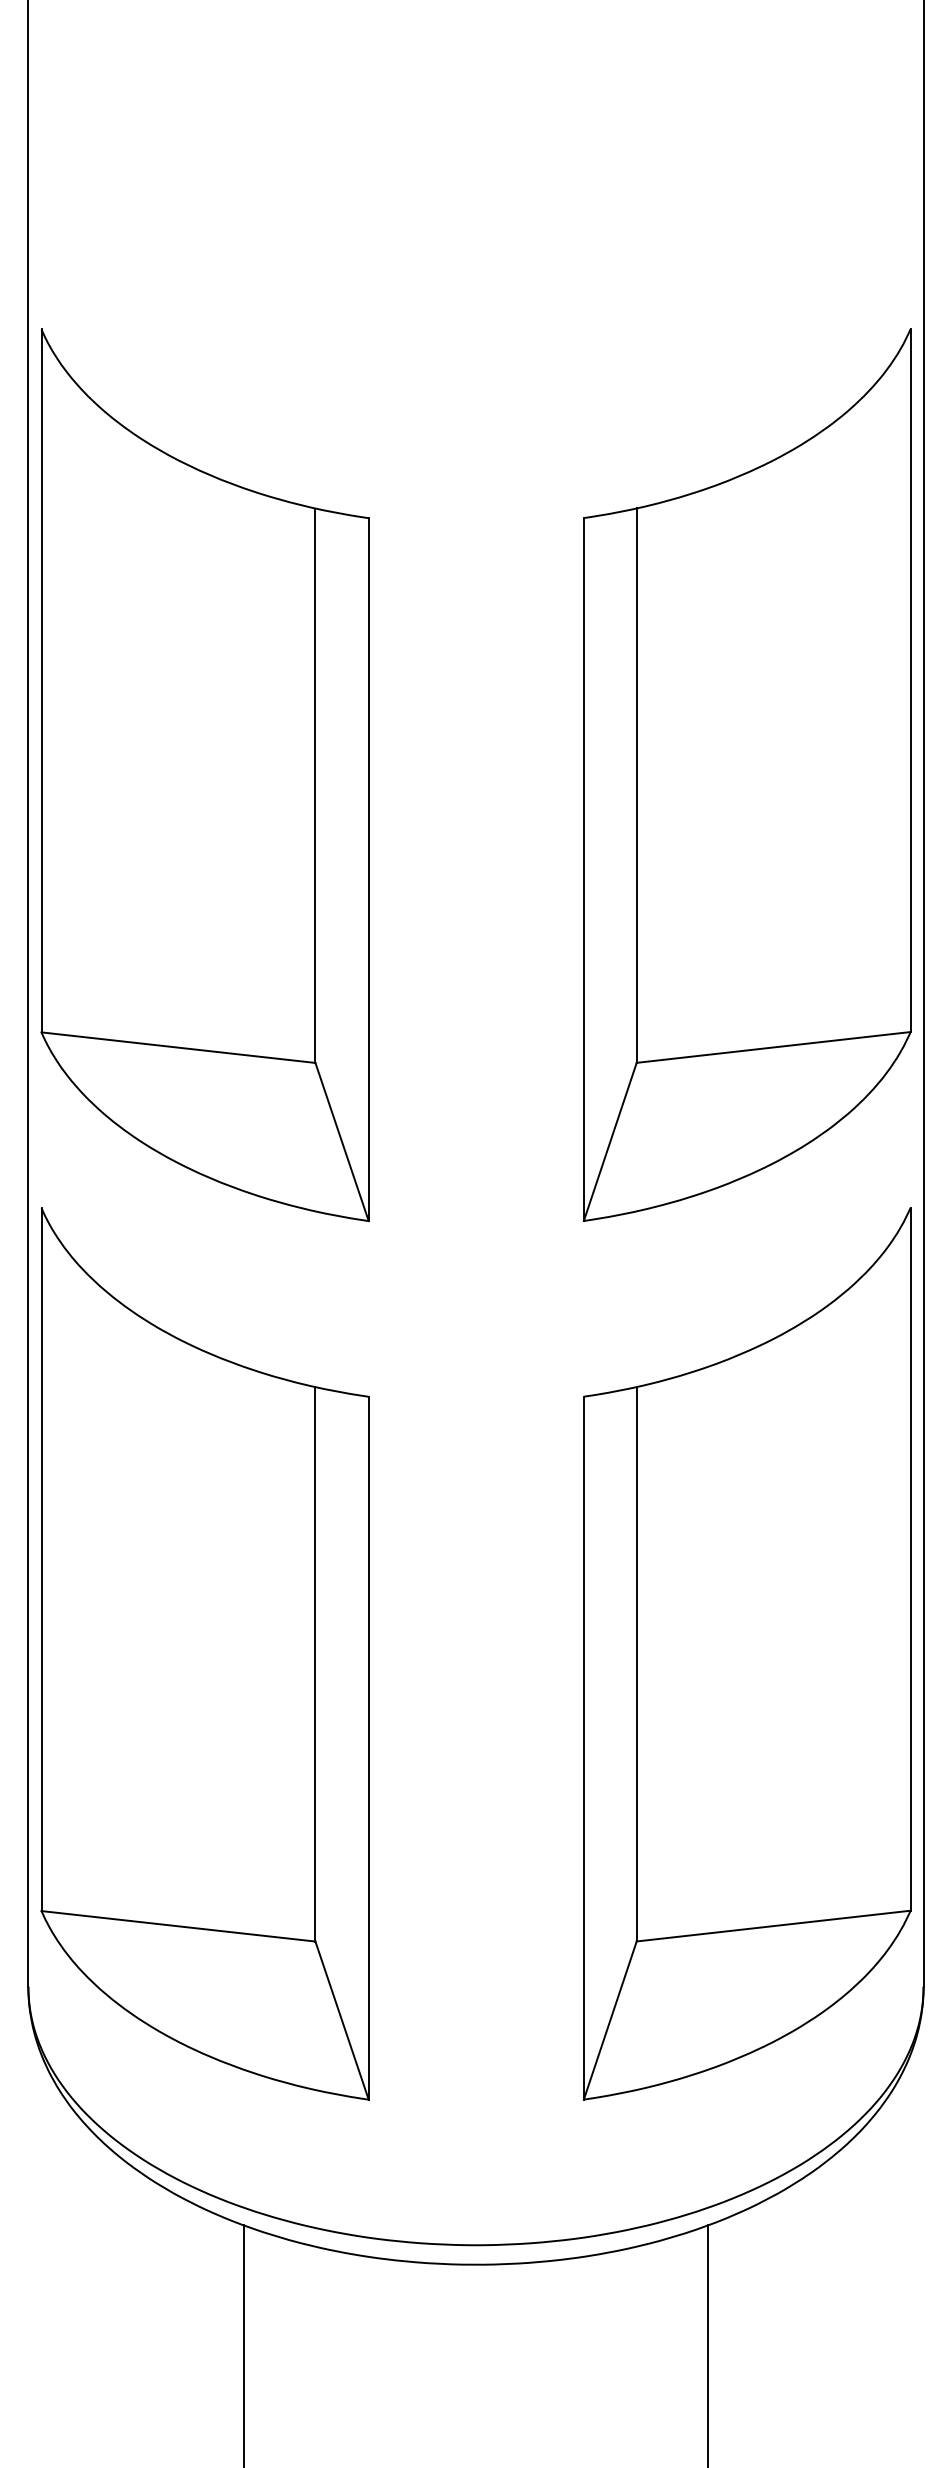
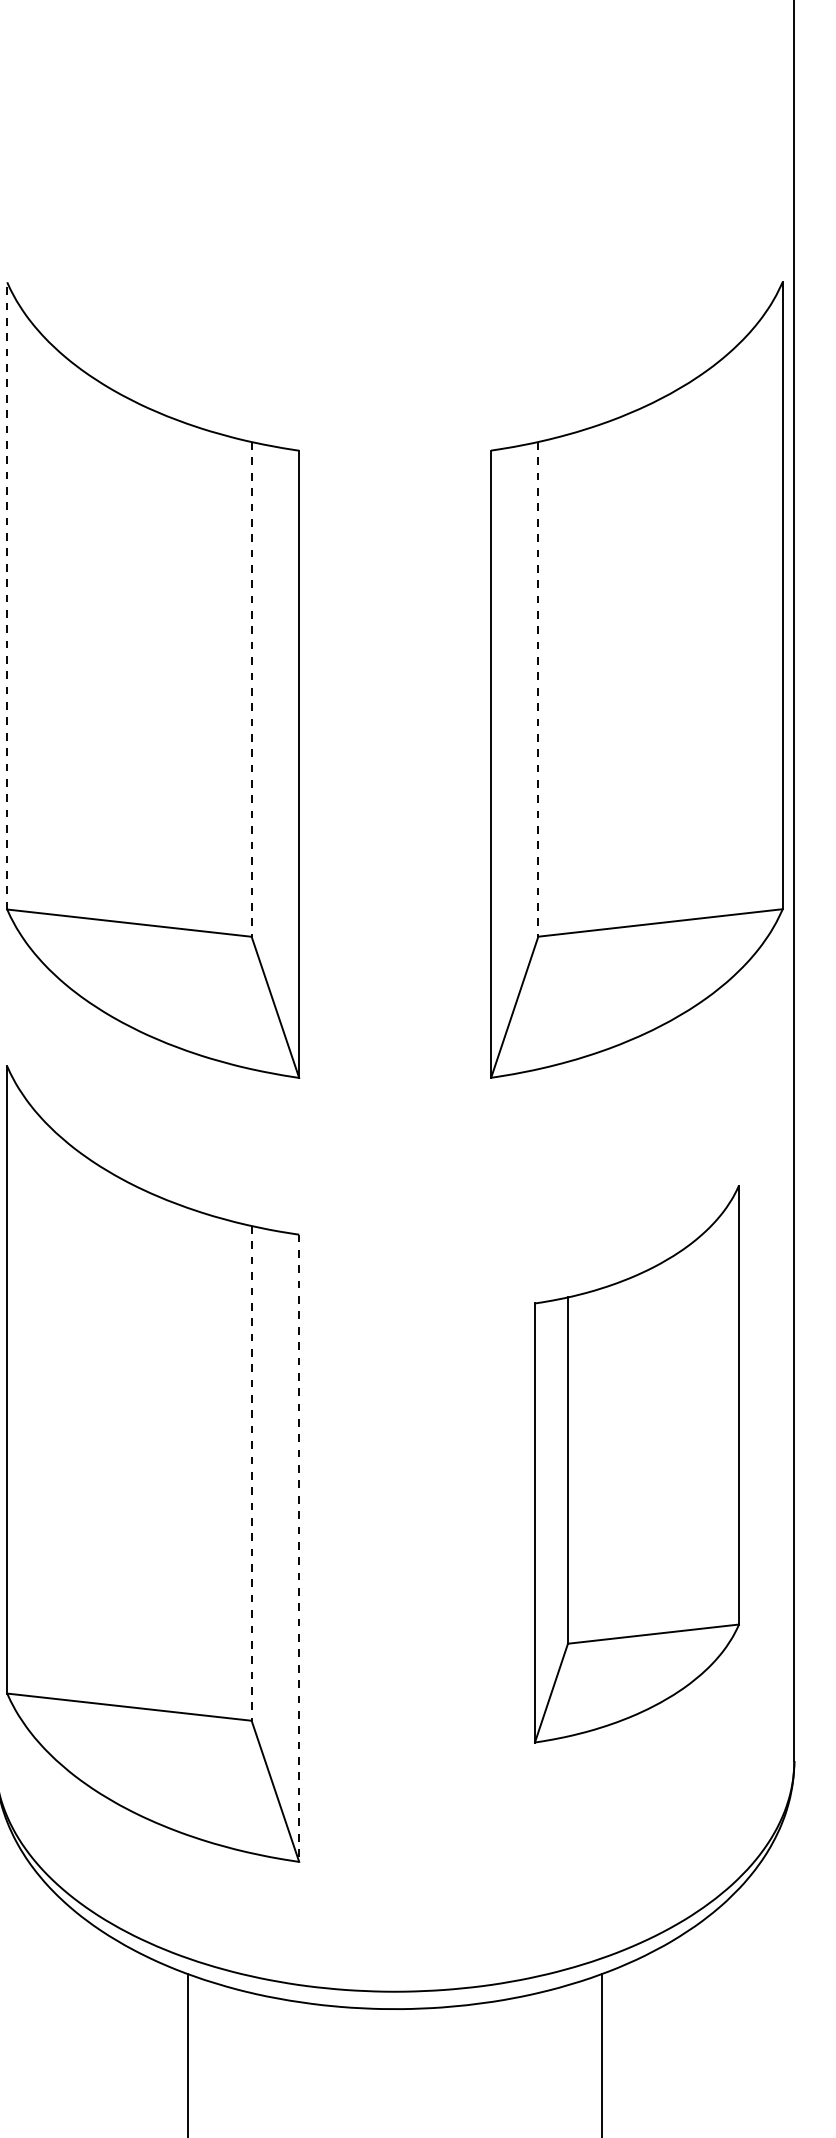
line: (41, 680) -> (7, 595), solid -> dashed
line: (315, 786) -> (251, 690), solid -> dashed
line: (636, 786) -> (538, 690), solid -> dashed
part: (747, 1653) -> (637, 1463), size x0.7
line: (315, 1664) -> (251, 1473), solid -> dashed
line: (368, 1748) -> (298, 1548), solid -> dashed

